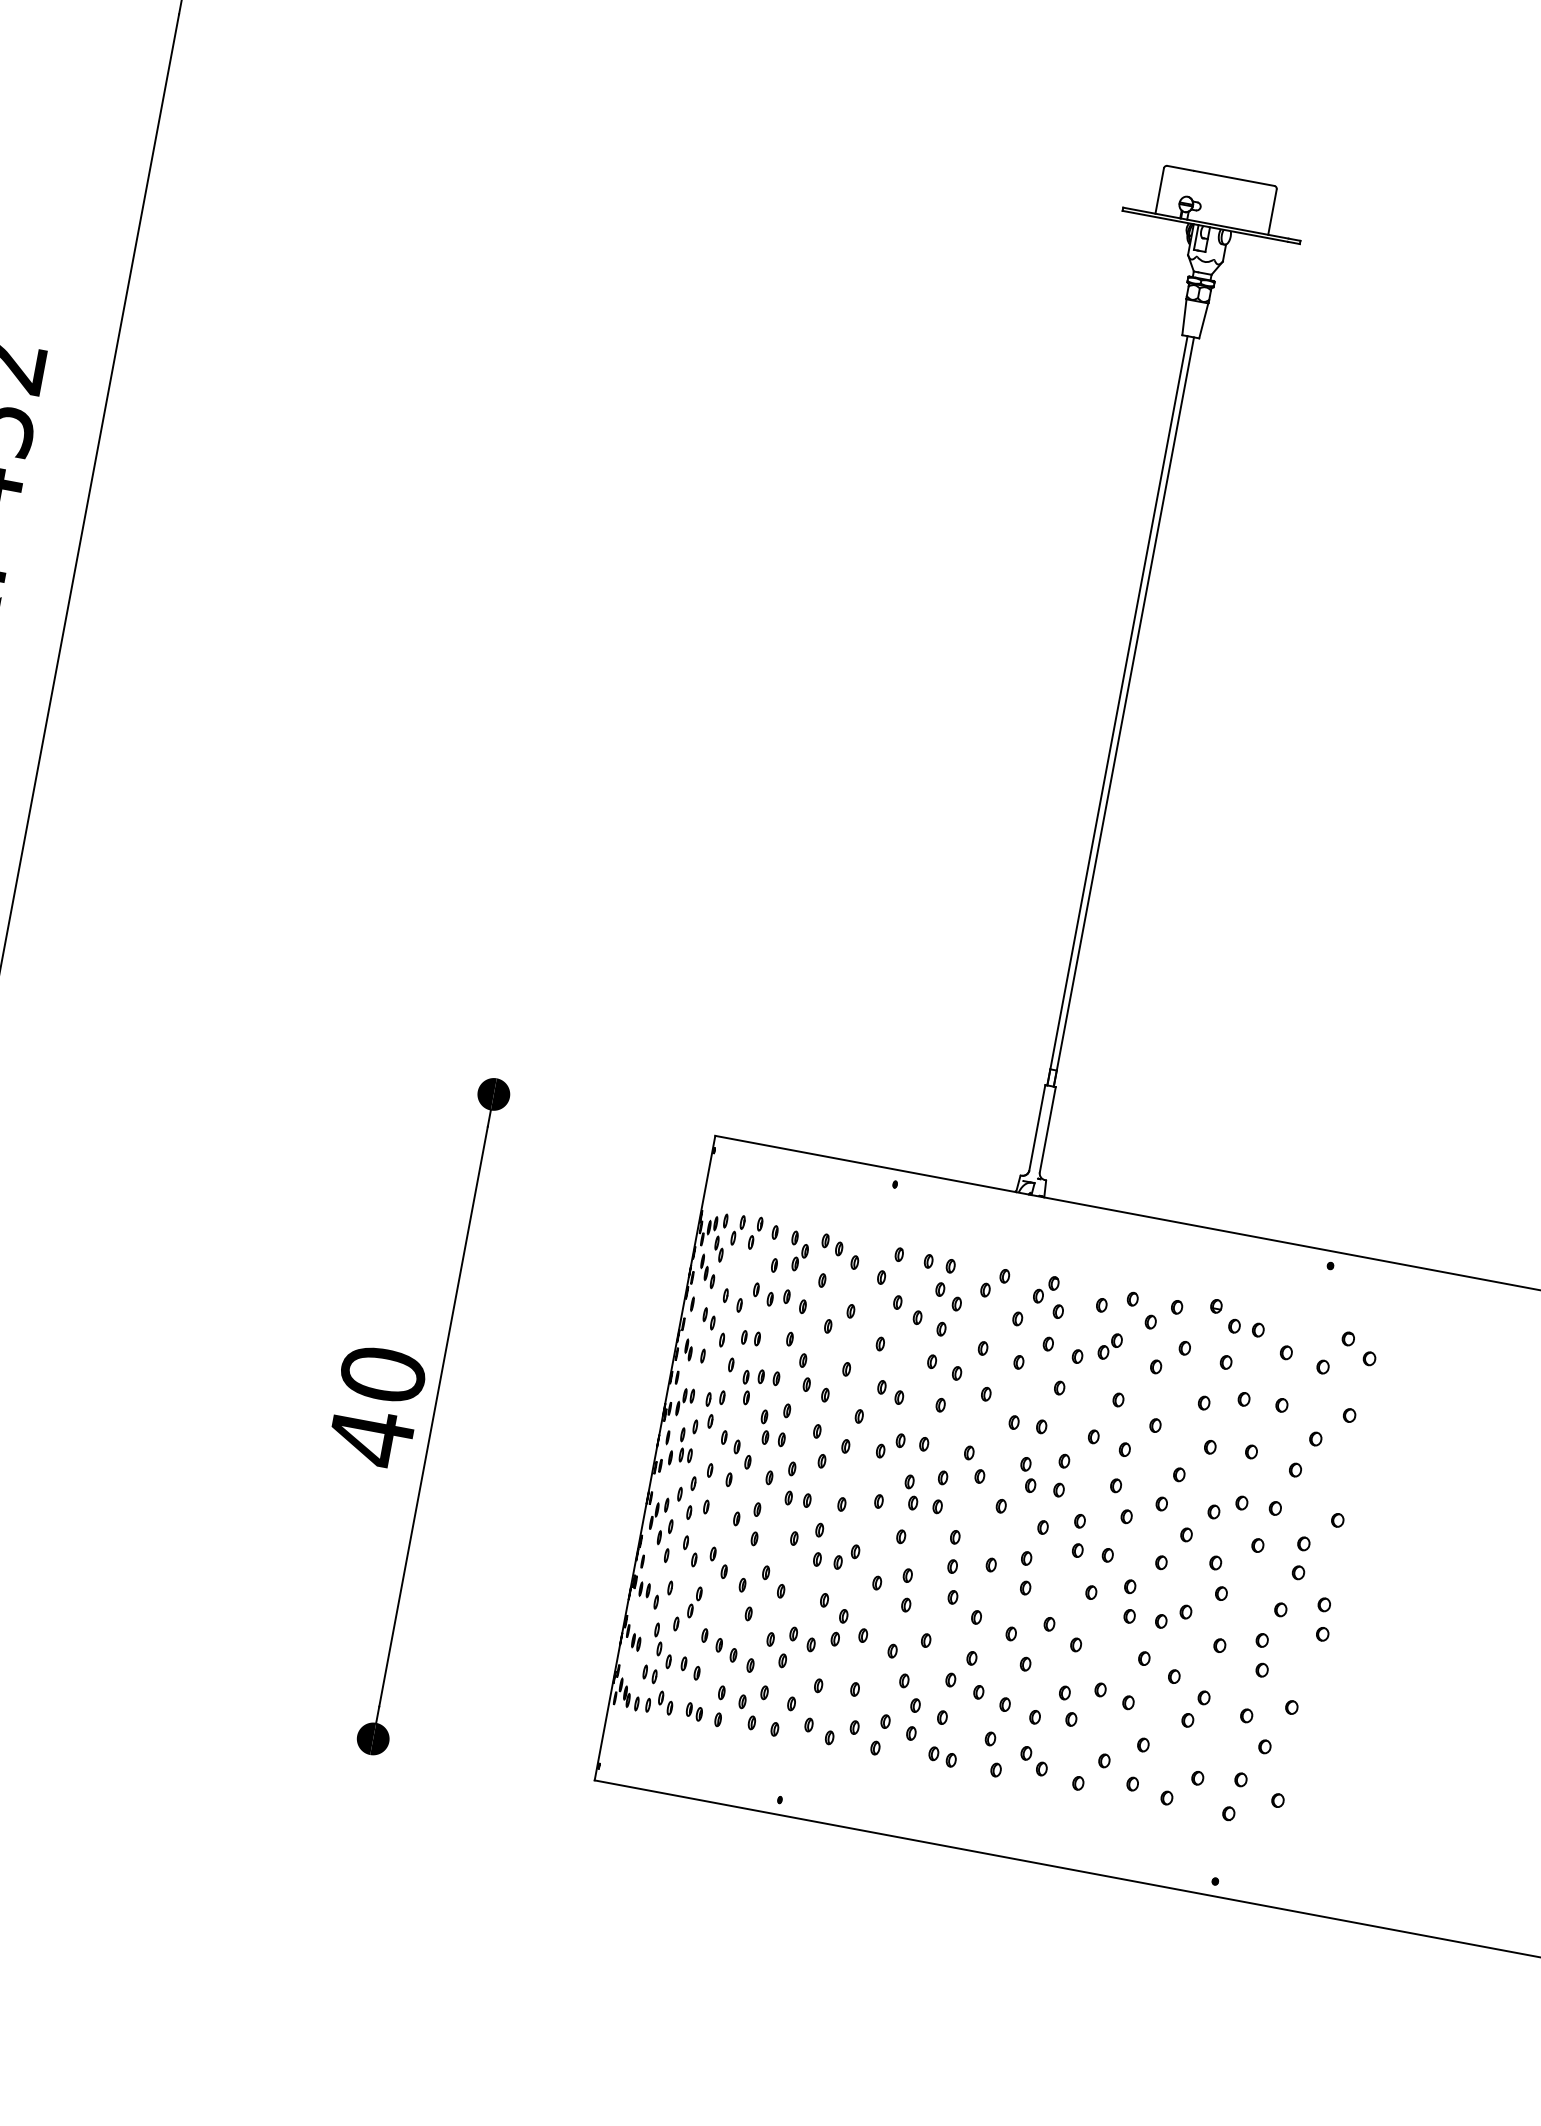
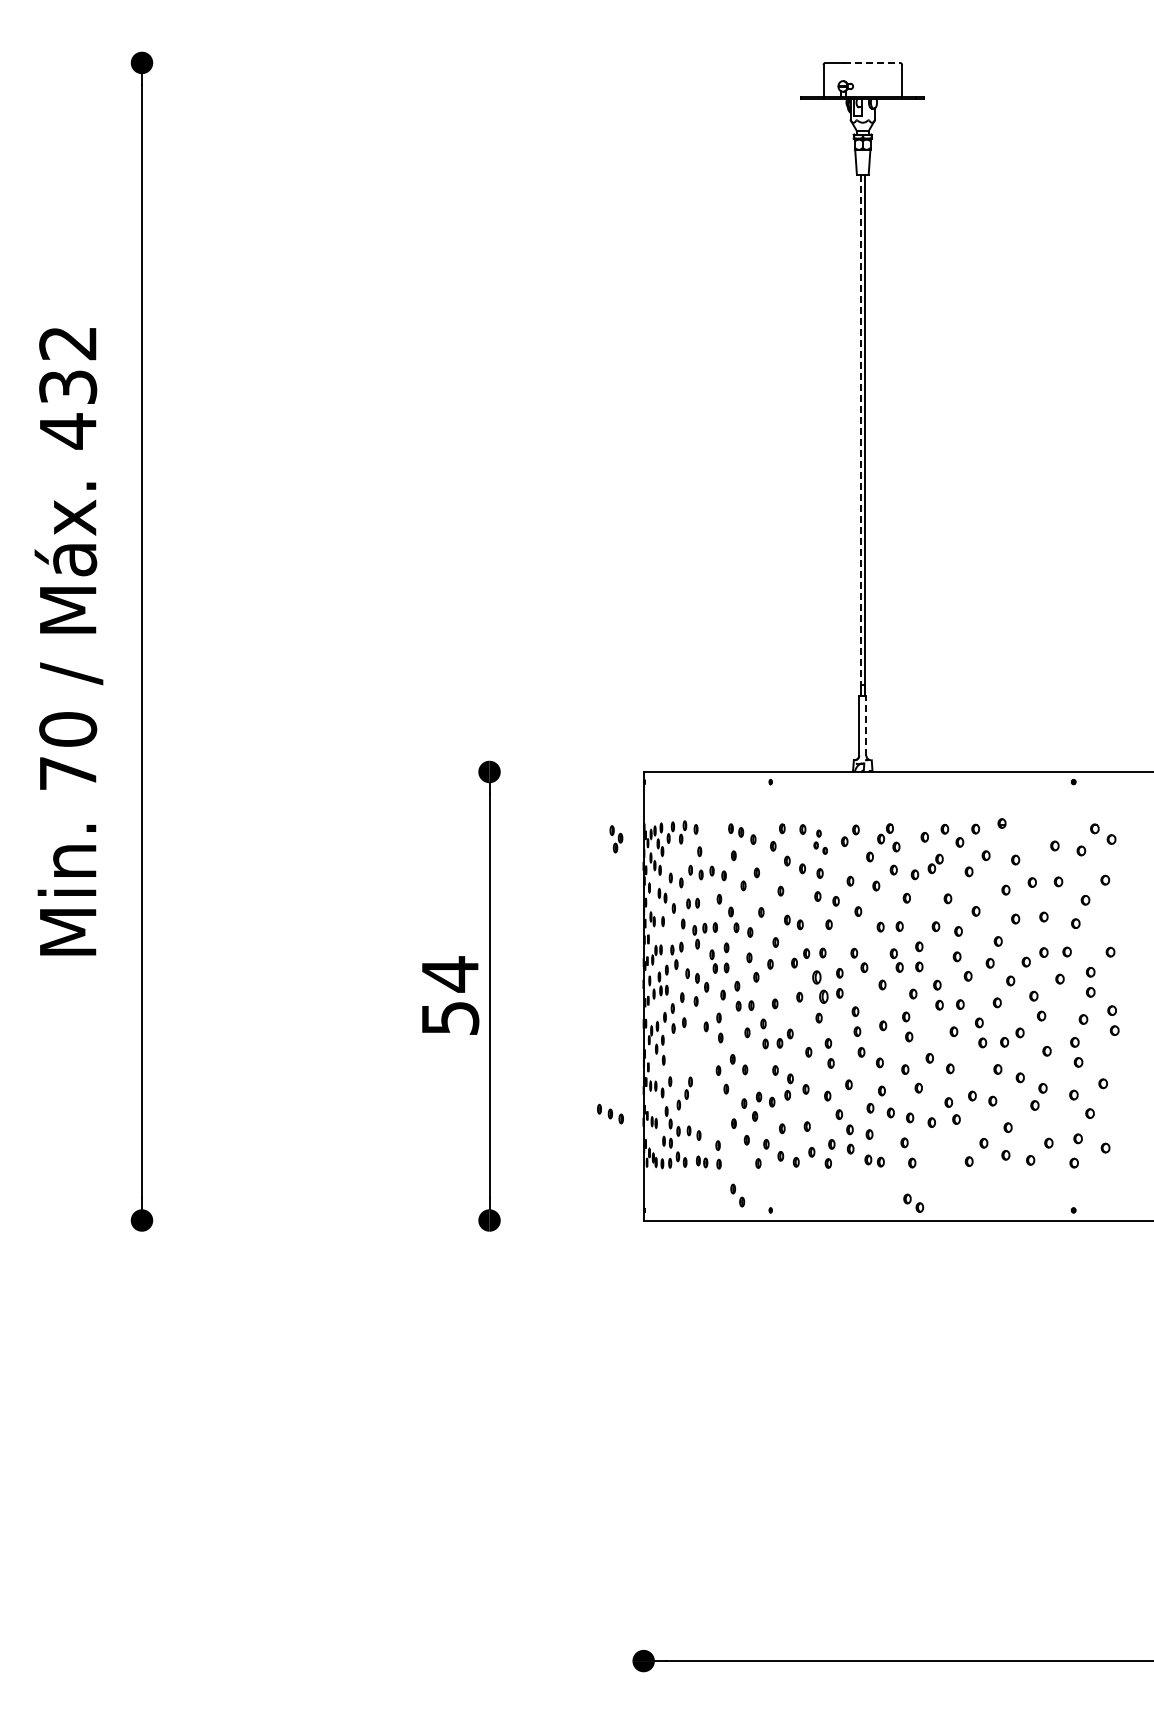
line: (1234, 177) -> (872, 62), solid -> dashed
line: (1117, 710) -> (860, 435), solid -> dashed
line: (1047, 1130) -> (866, 726), solid -> dashed
part: (798, 1251) -> (616, 839), moved
part: (950, 1283) -> (820, 841), size x0.7
part: (1246, 1326) -> (1024, 833), removed
text: (377, 1406) -> (450, 996), 40 -> 54
part: (911, 1491) -> (820, 986), size x1.4
part: (704, 1557) -> (689, 1056), removed
part: (719, 1644) -> (610, 1113), moved
part: (747, 1712) -> (737, 1195), moved
part: (1034, 1759) -> (913, 1202), moved

